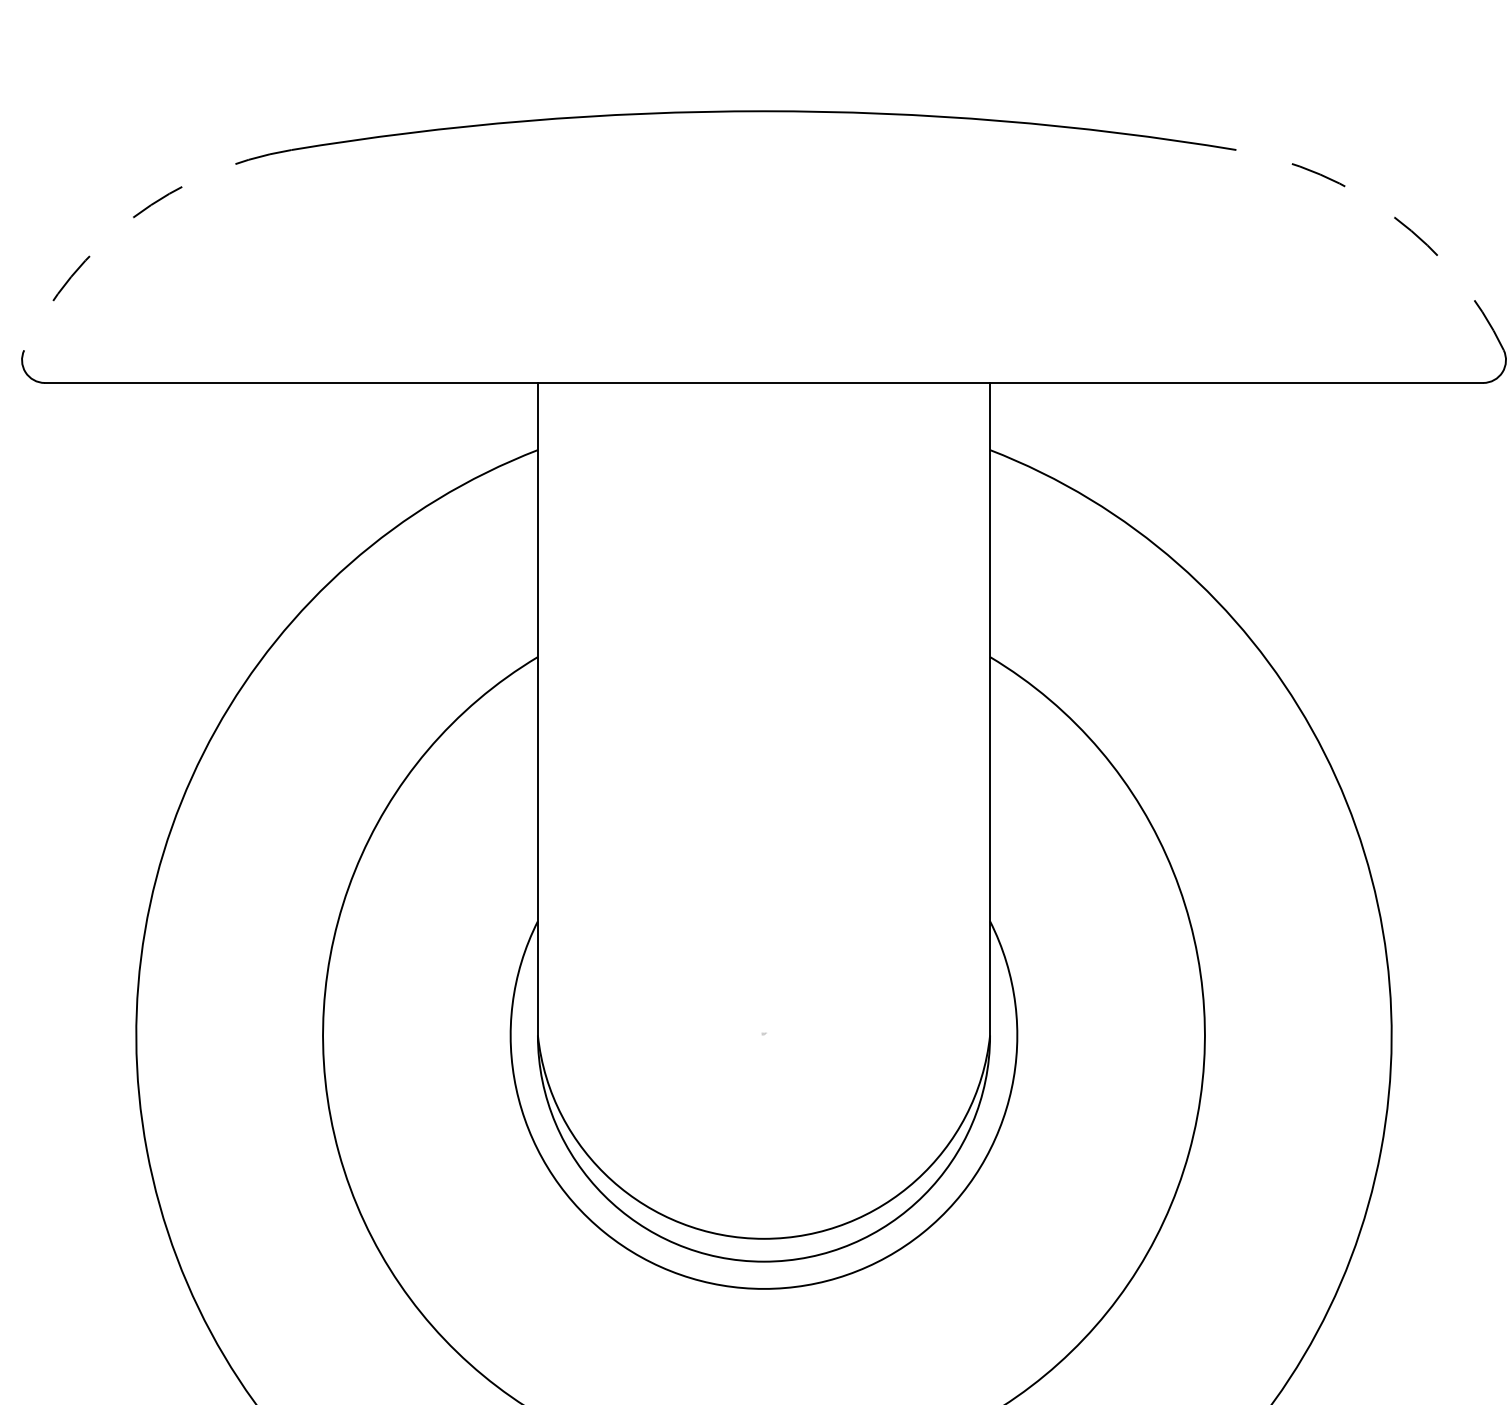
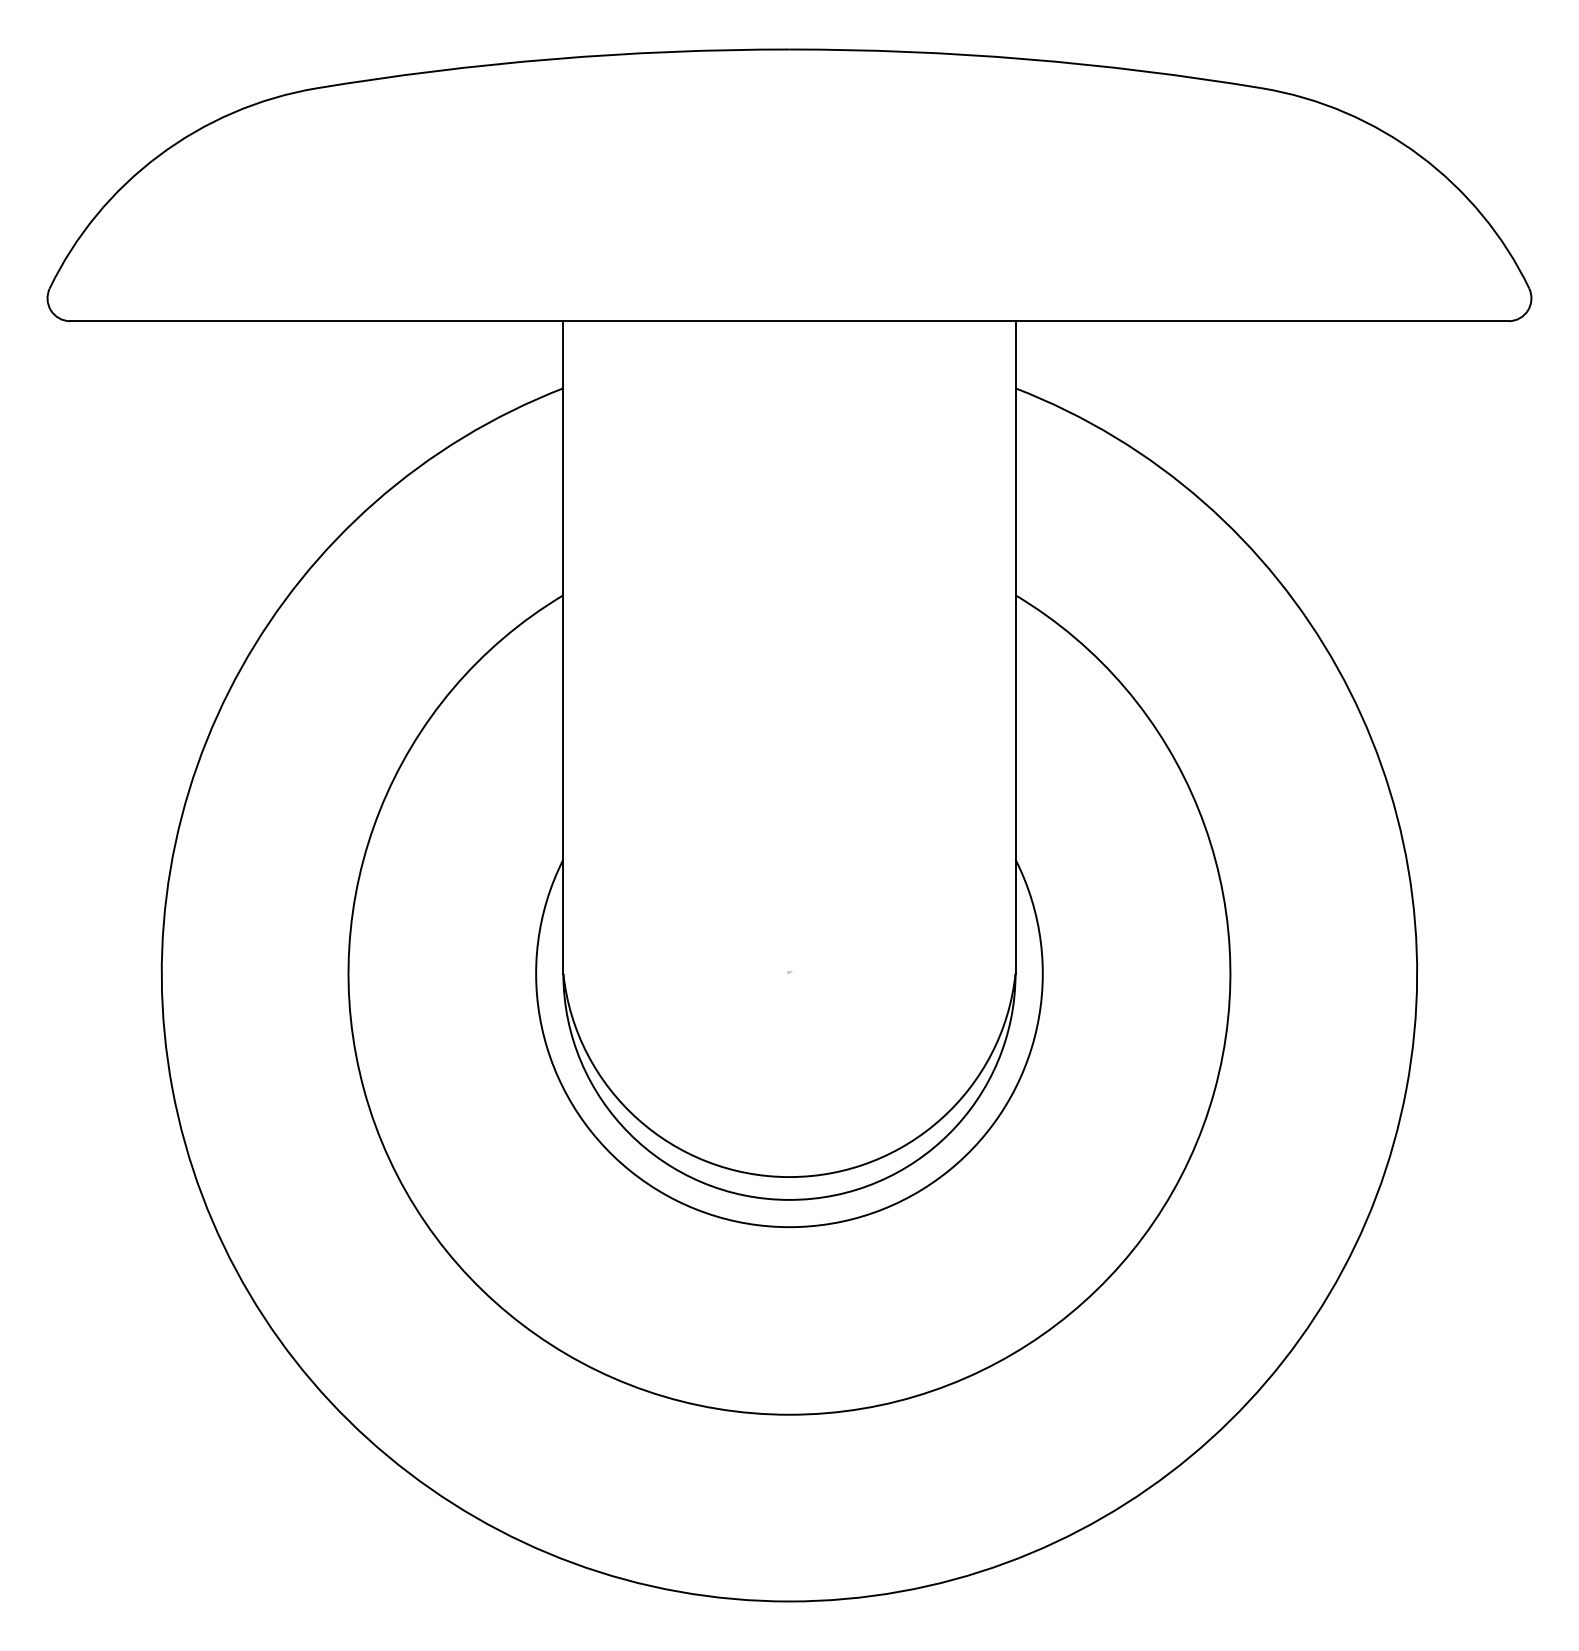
arc: (133, 217) -> (158, 155), dashed -> solid
arc: (1395, 217) -> (1420, 155), dashed -> solid

